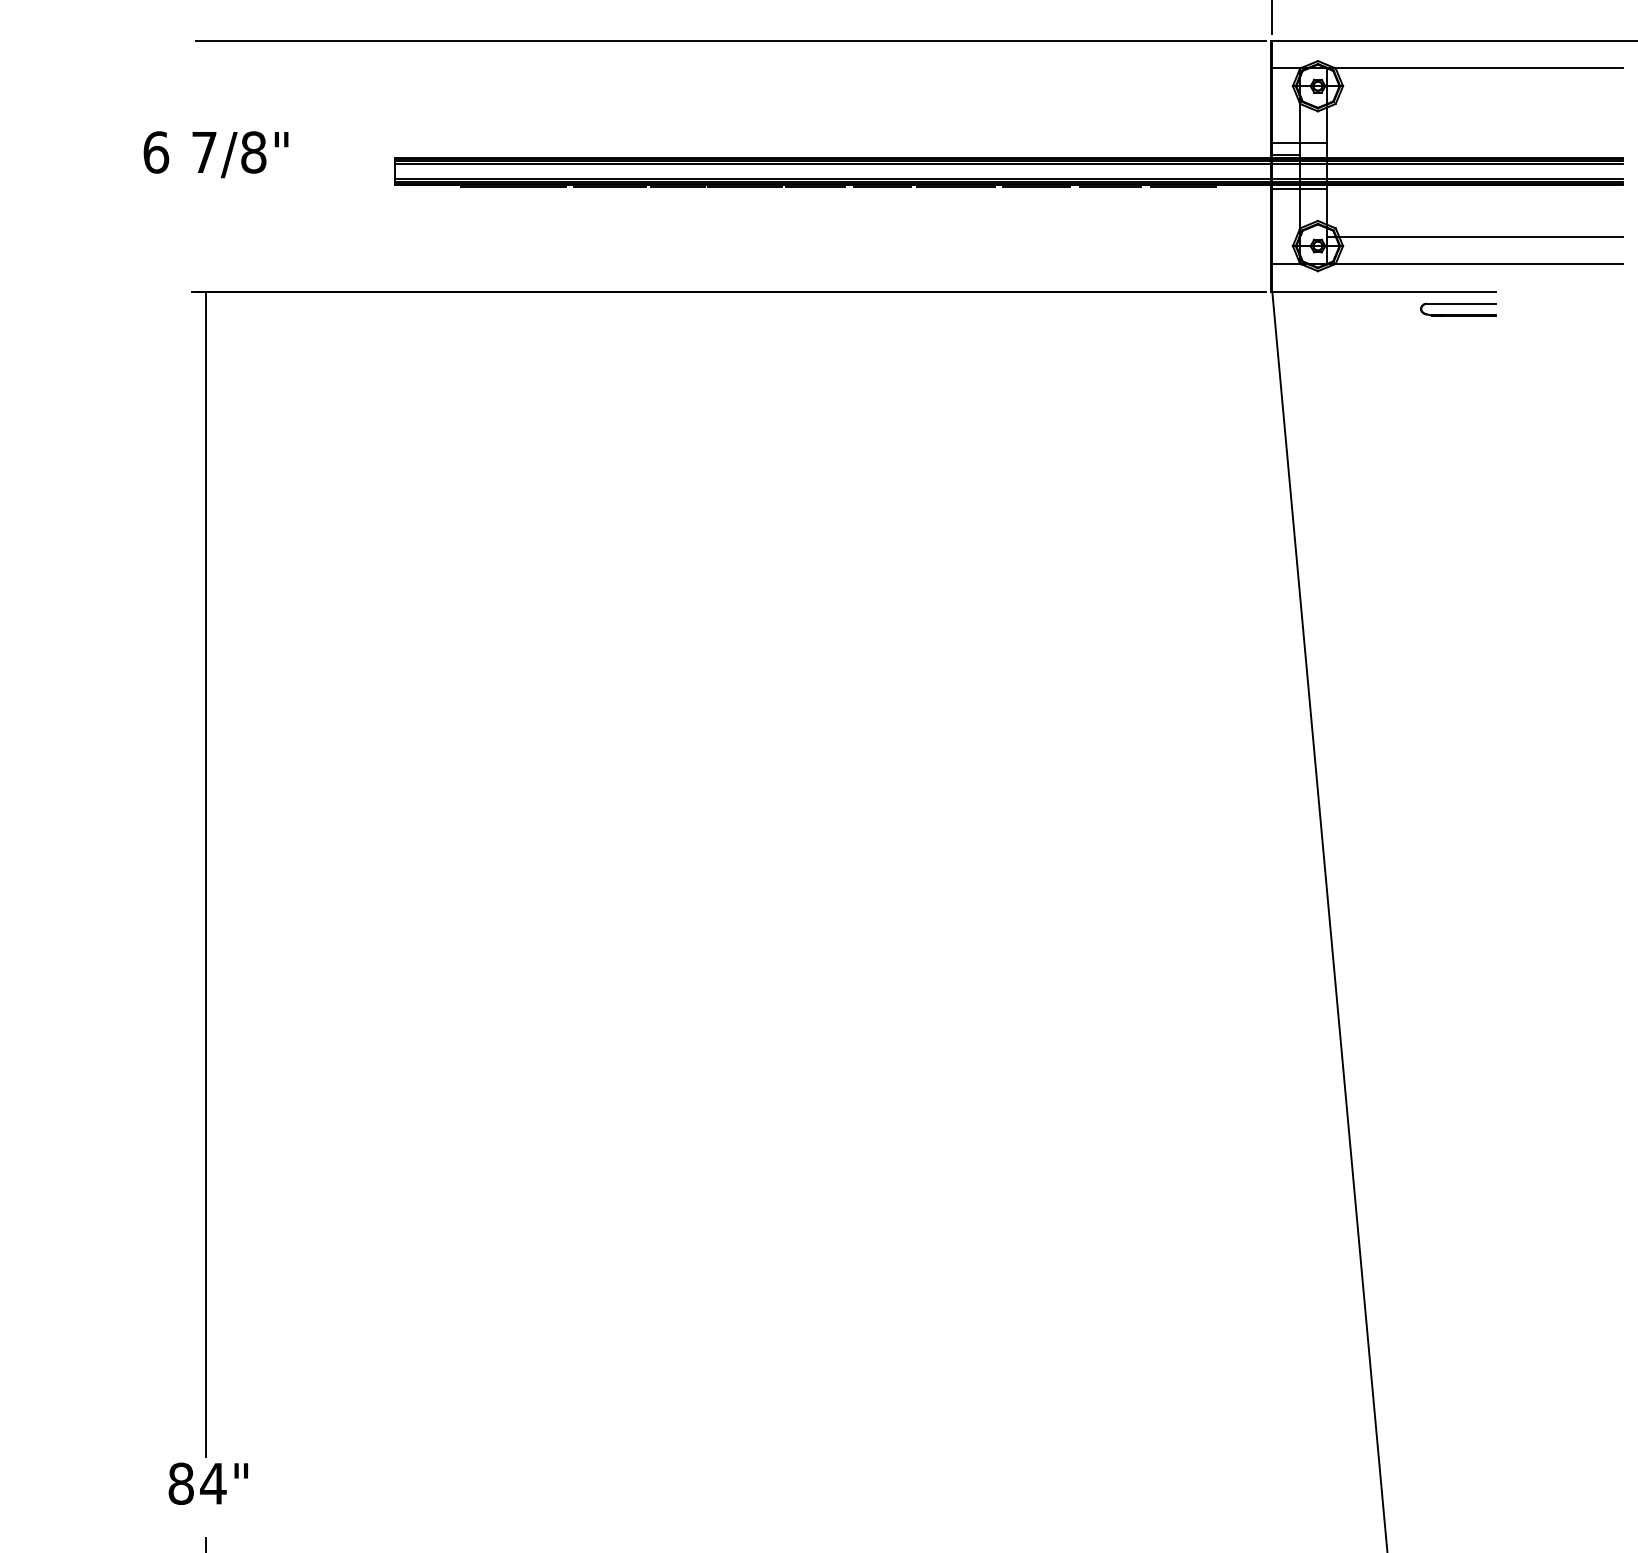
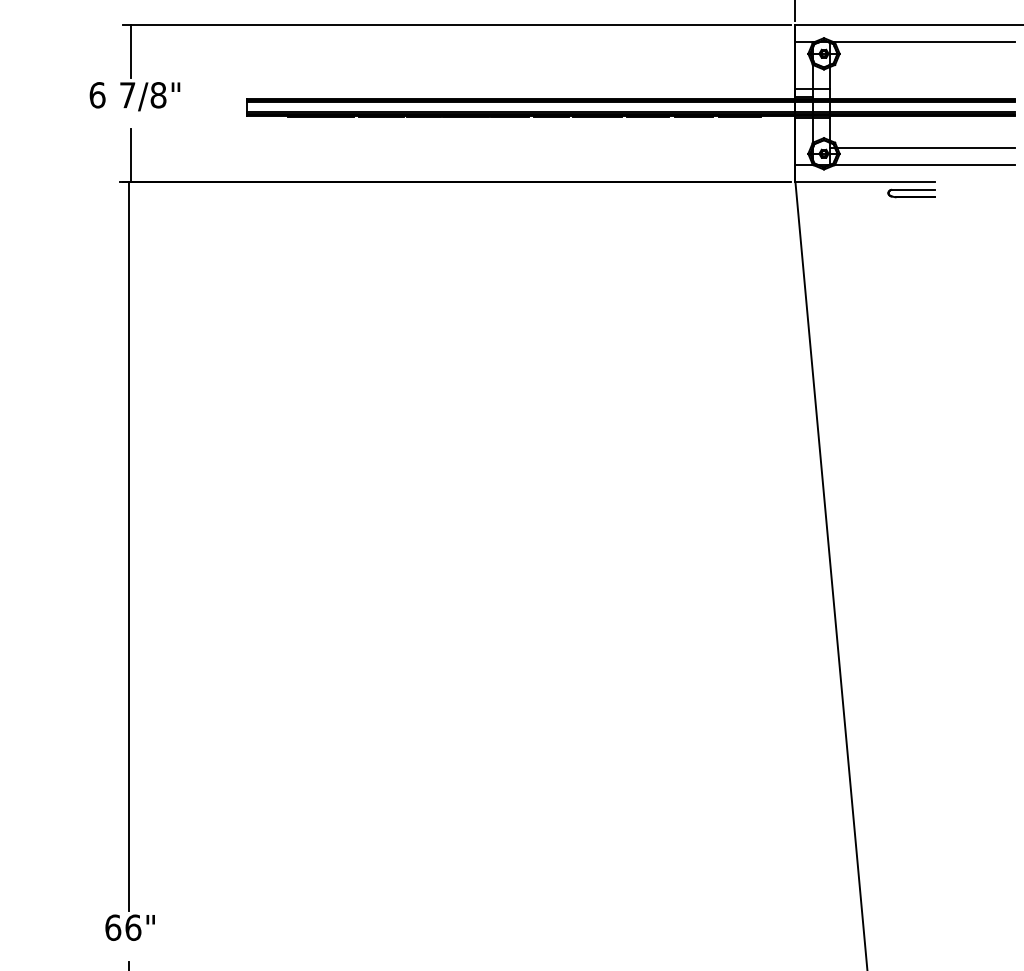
line: (208, 82) -> (130, 51), added
line: (208, 248) -> (130, 155), added
text: (197, 1483) -> (123, 927), 84" -> 66"

